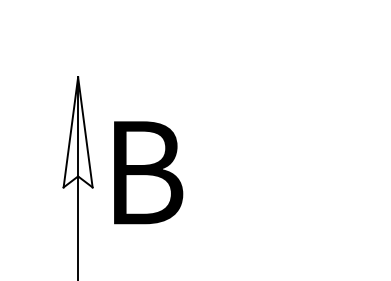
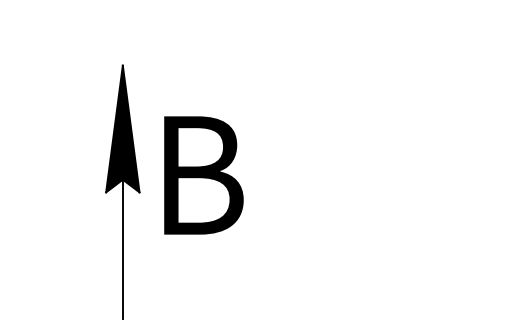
fill: (77, 131) -> (122, 128), added

